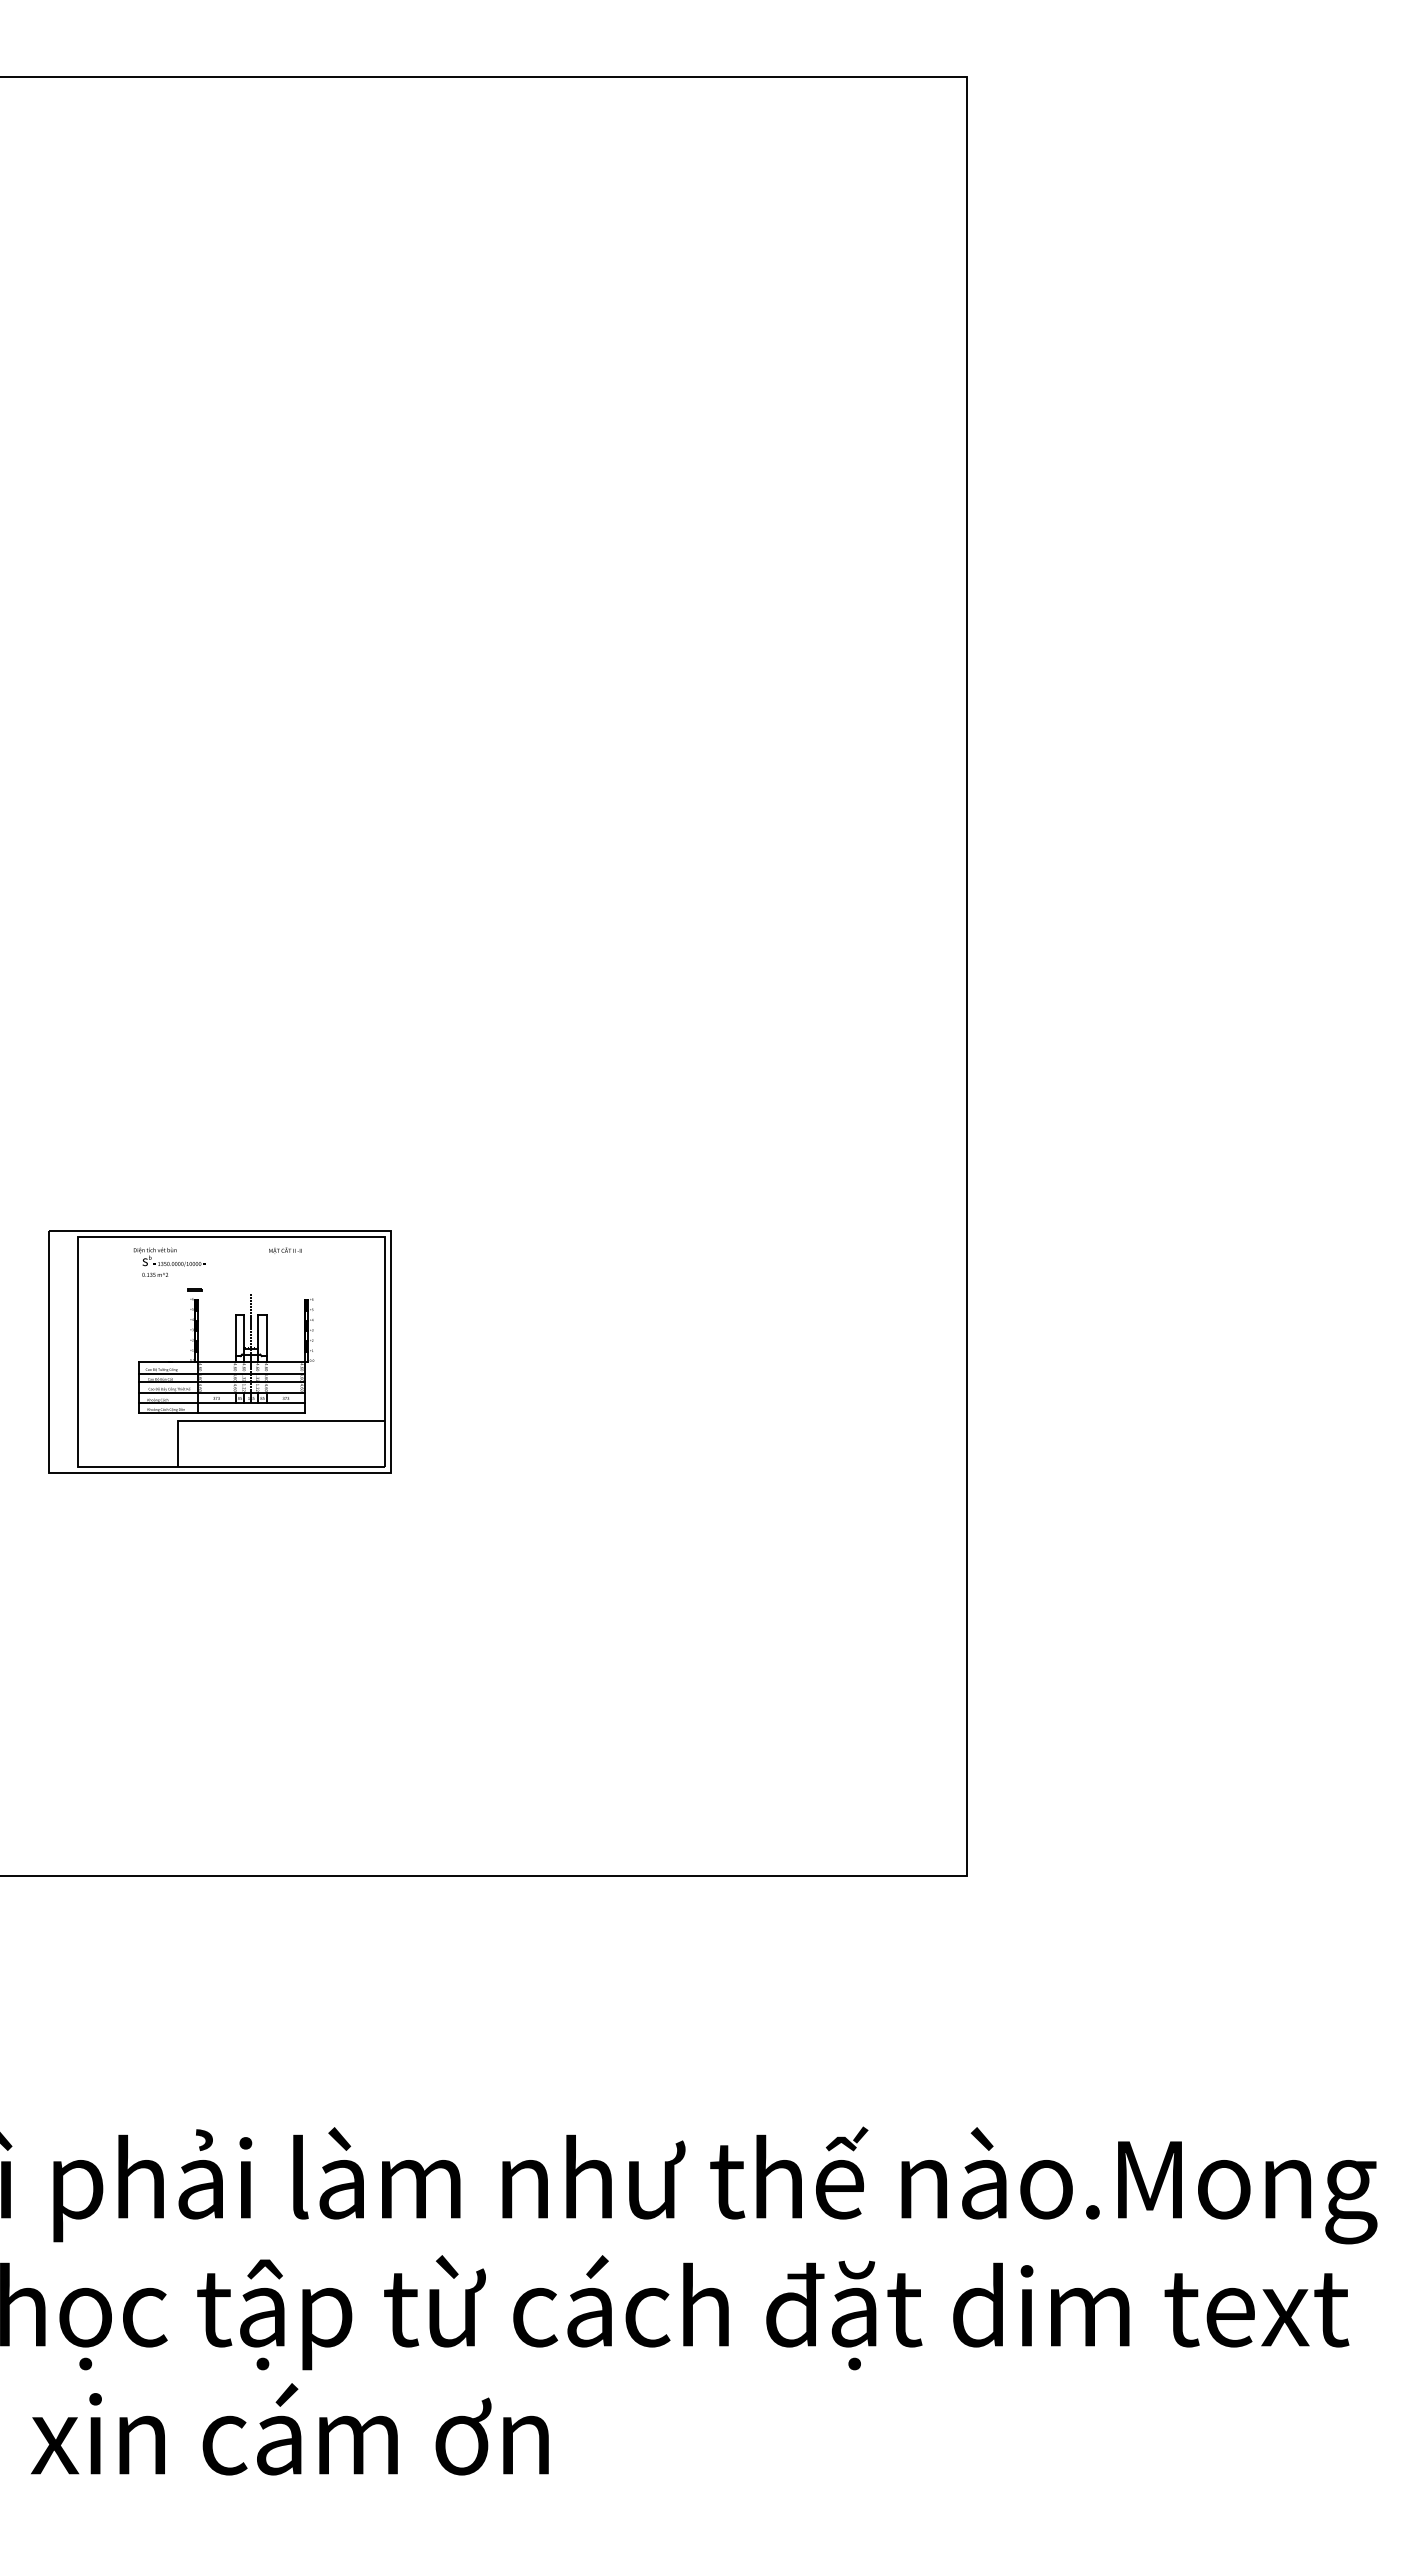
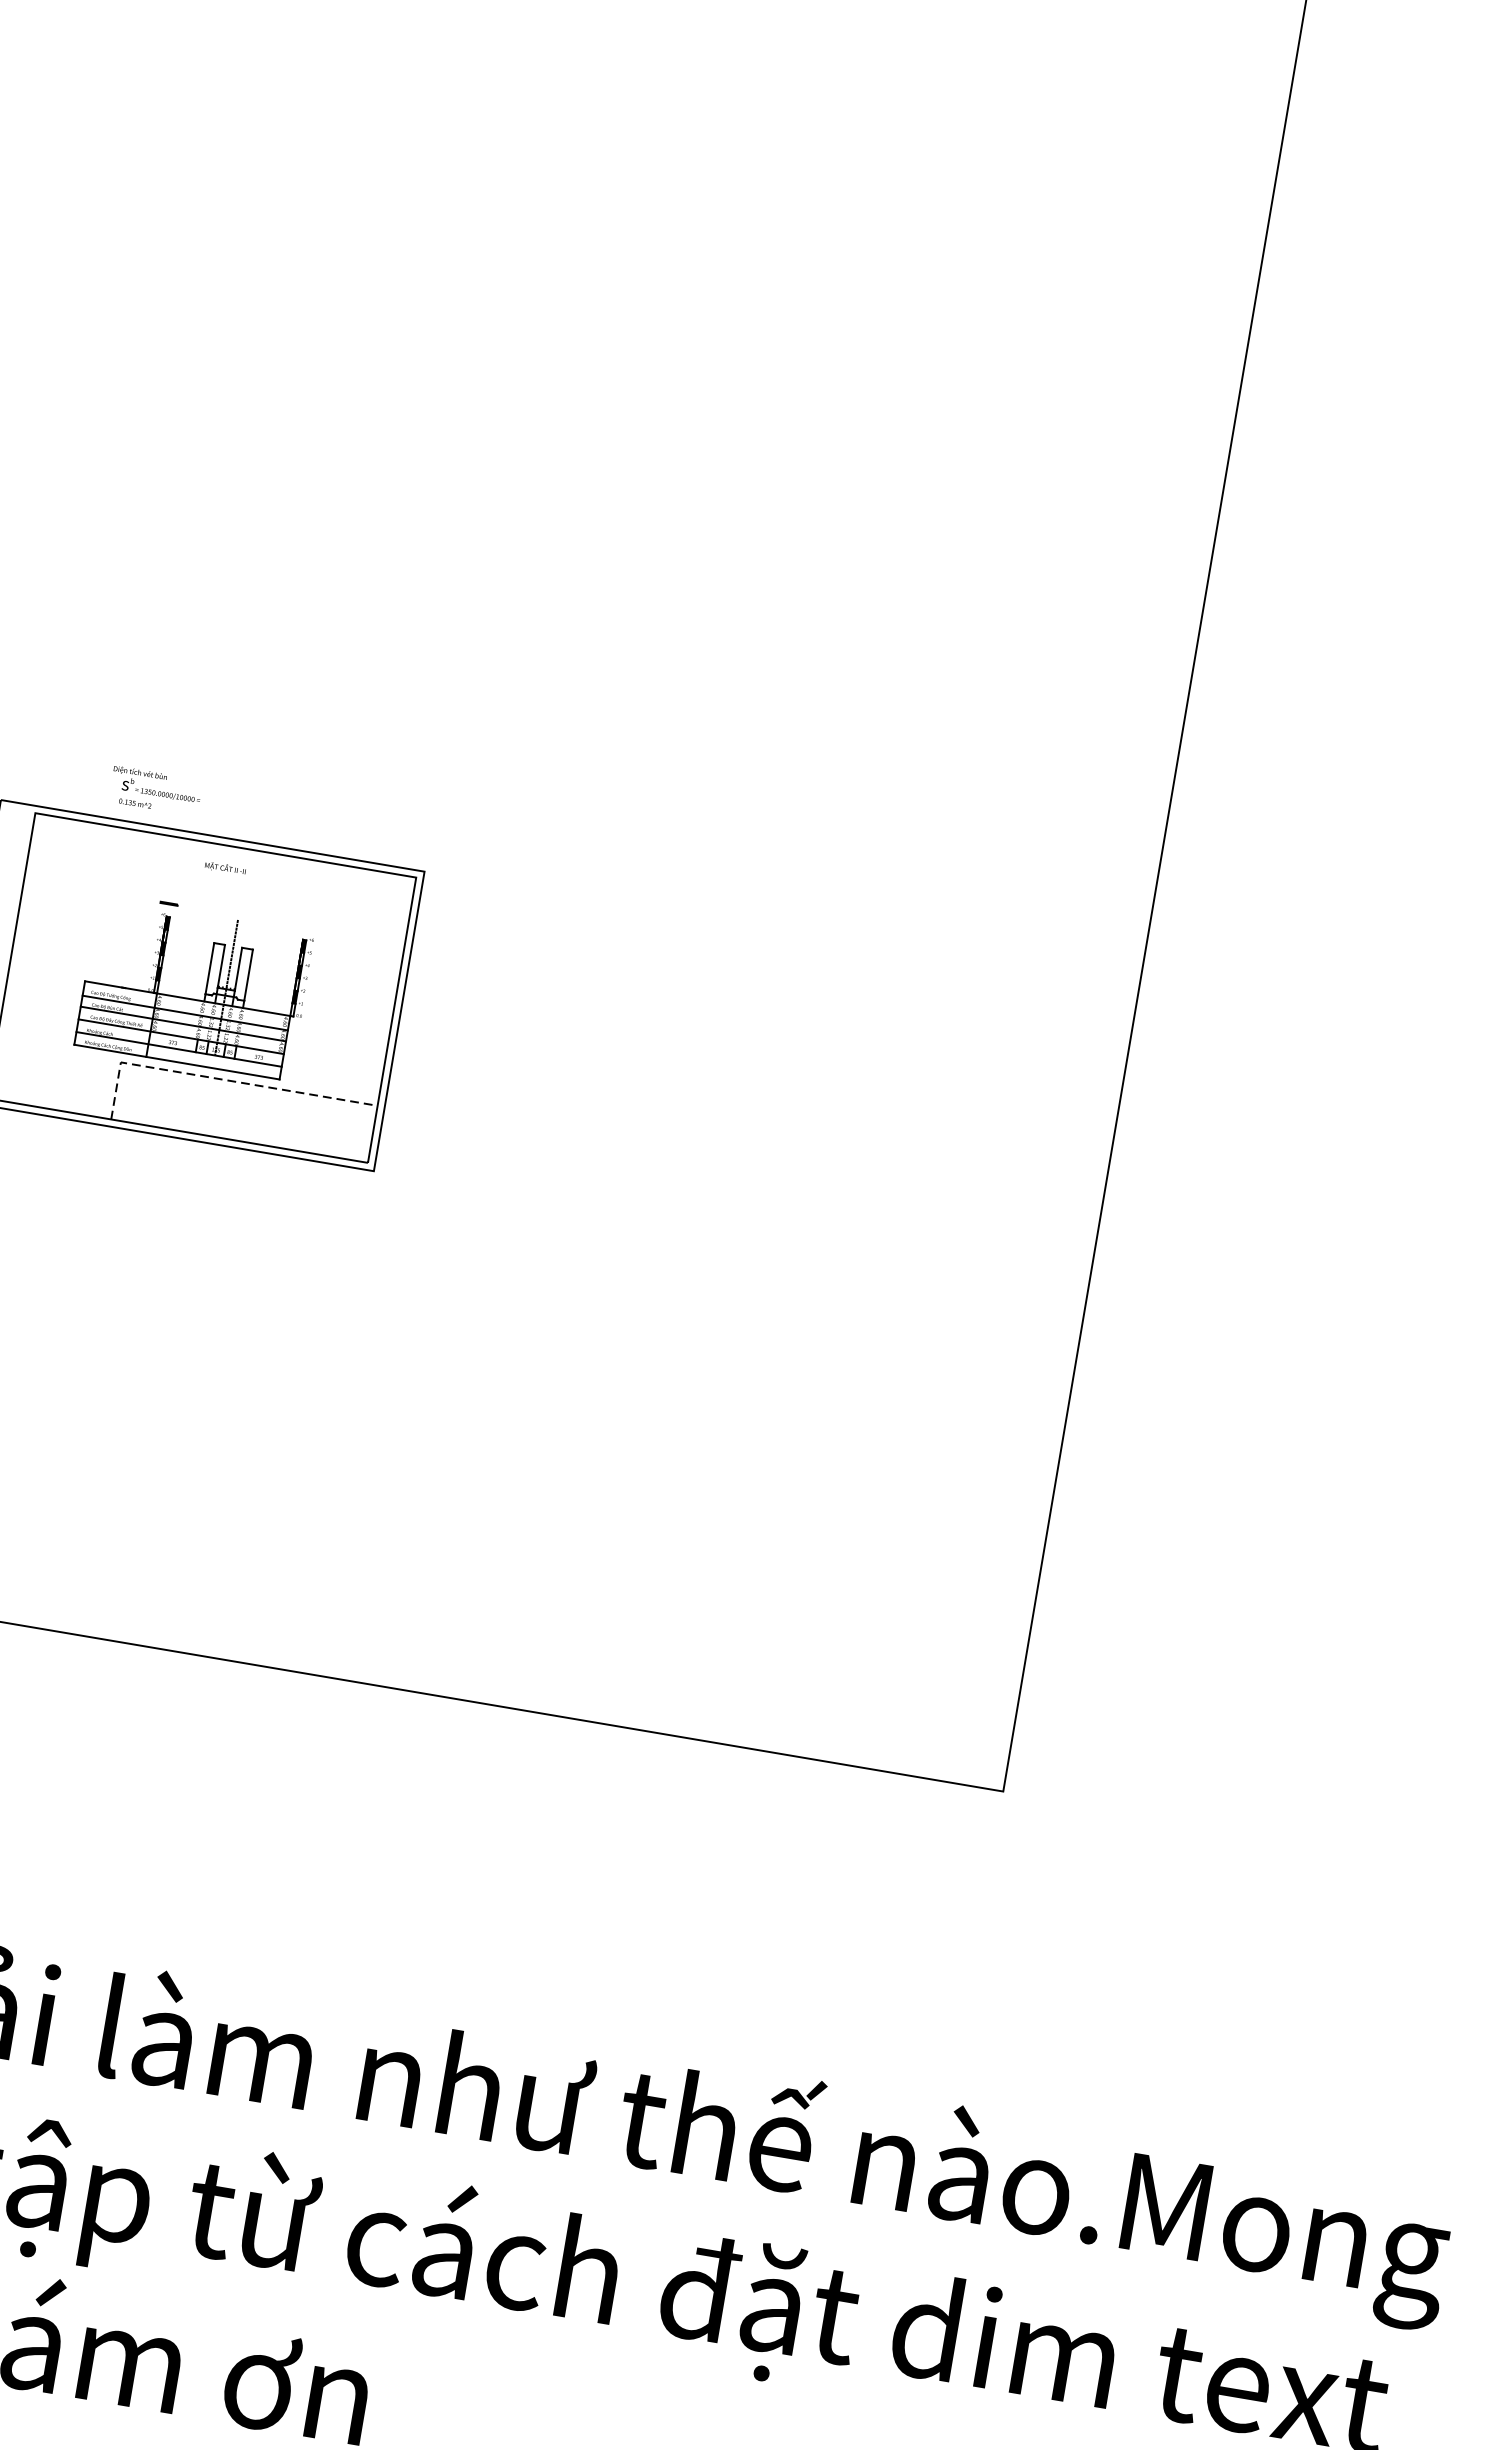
text: (285, 1250) -> (225, 868), moved
text: (169, 1261) -> (155, 789), moved
line: (257, 1420) -> (219, 1078), solid -> dashed

